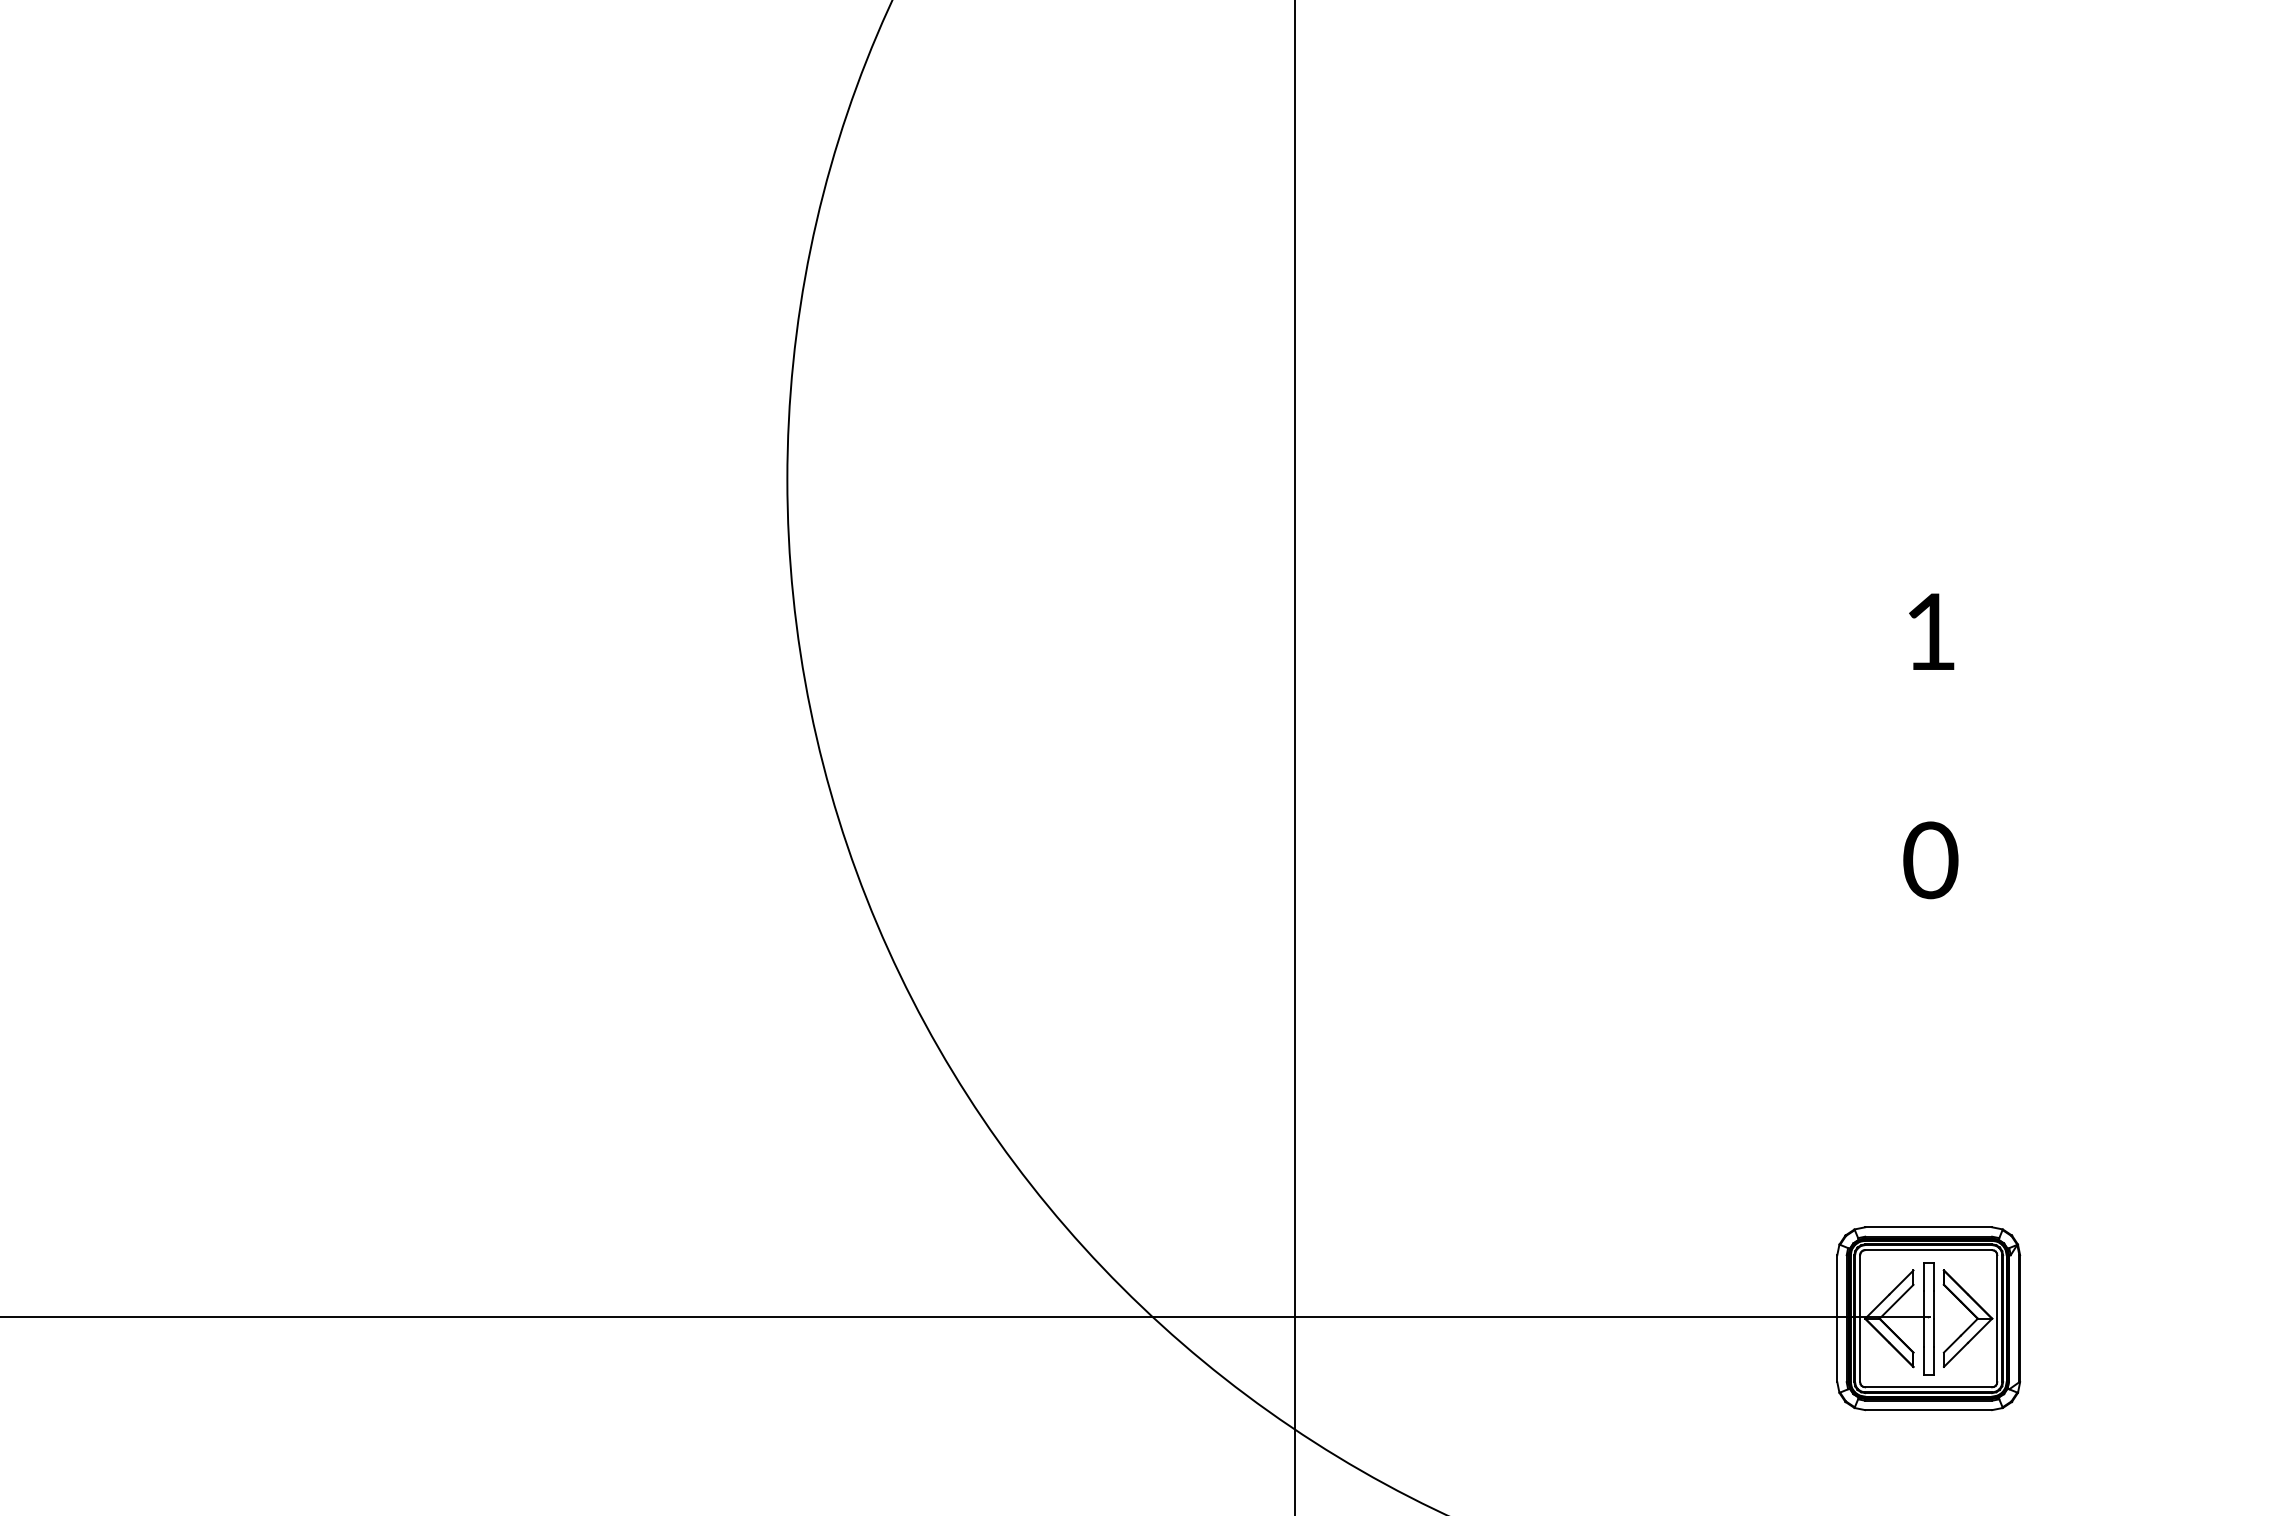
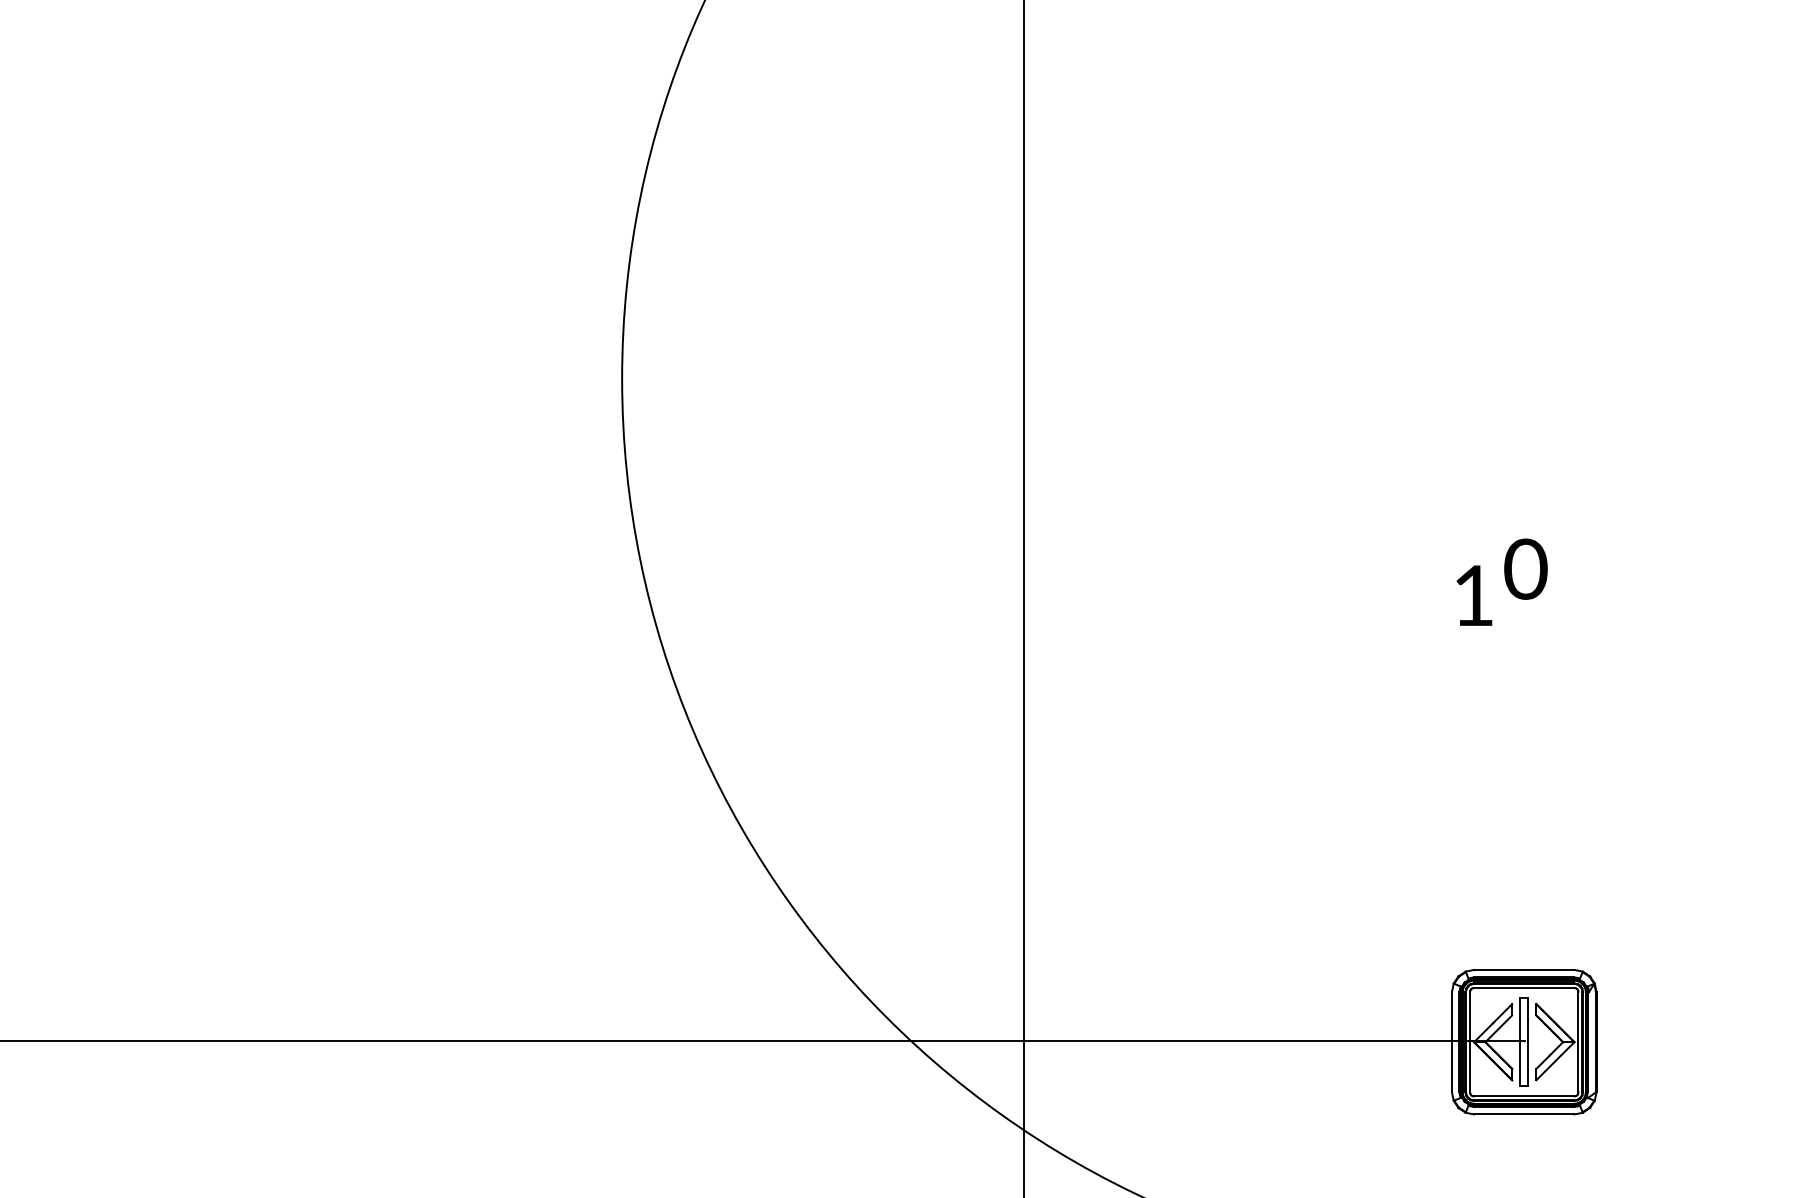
text: (1931, 631) -> (1474, 595), moved
text: (1930, 860) -> (1525, 569), moved

